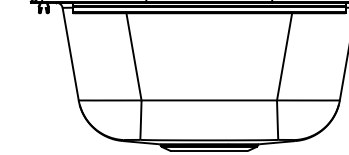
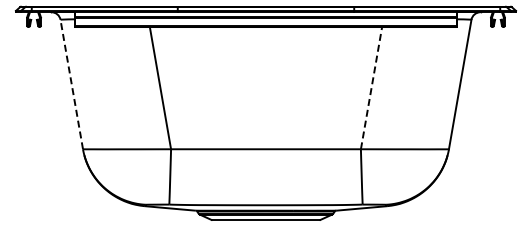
line: (70, 54) -> (71, 84), solid -> dashed
line: (284, 56) -> (371, 87), solid -> dashed

